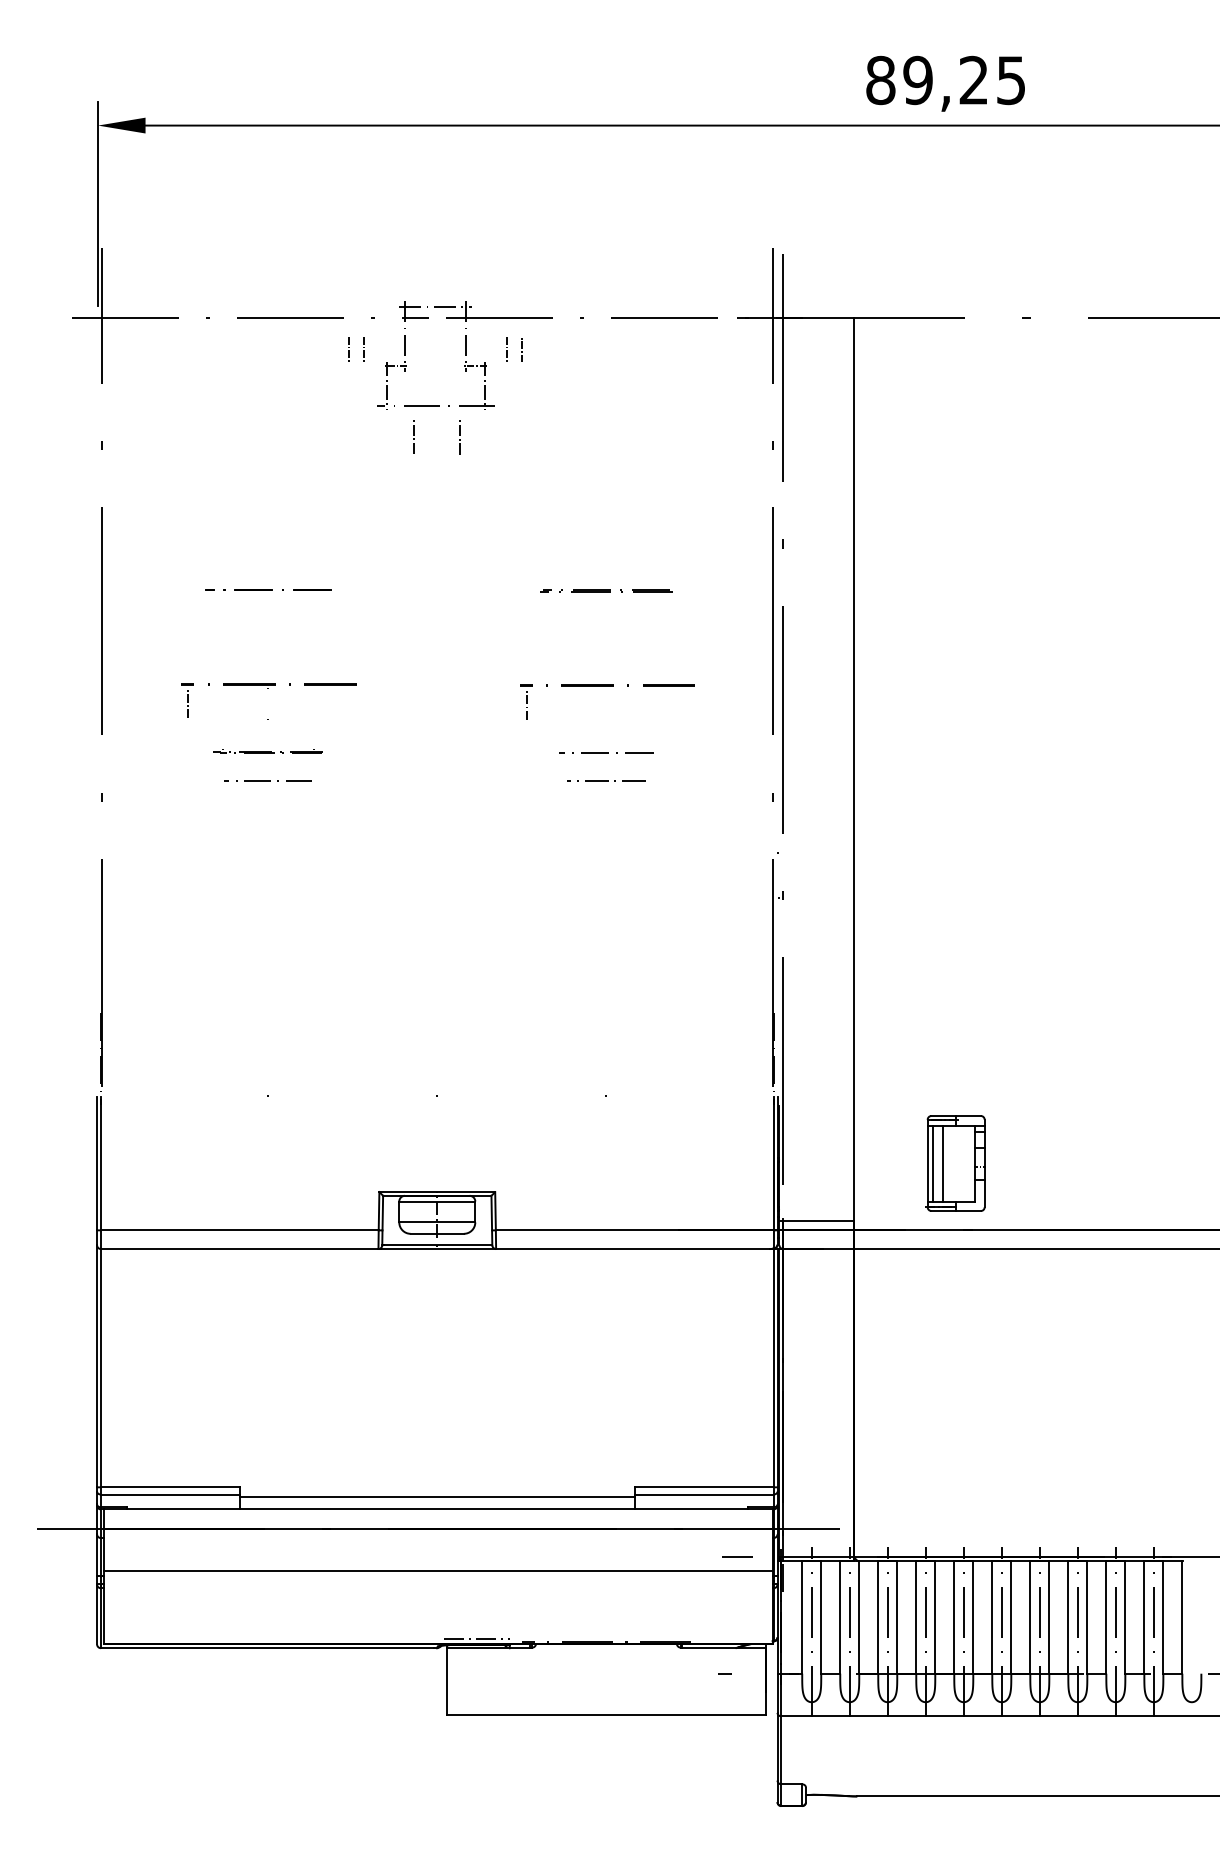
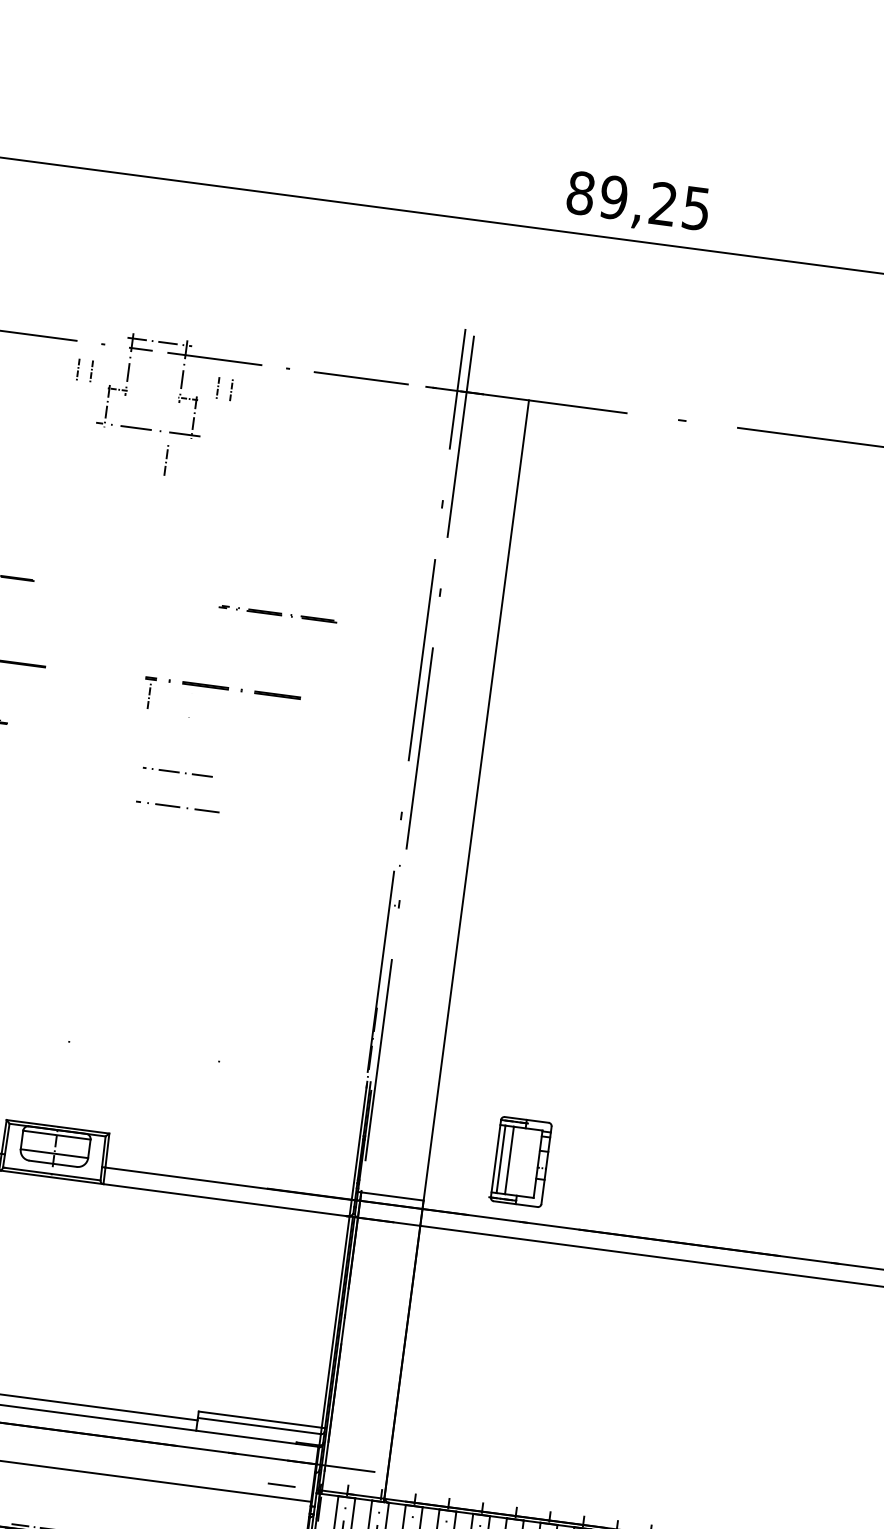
line: (413, 435) -> (125, 453), removed
part: (607, 686) -> (223, 689), moved
line: (606, 752) -> (177, 806), moved
line: (606, 780) -> (178, 771), moved

